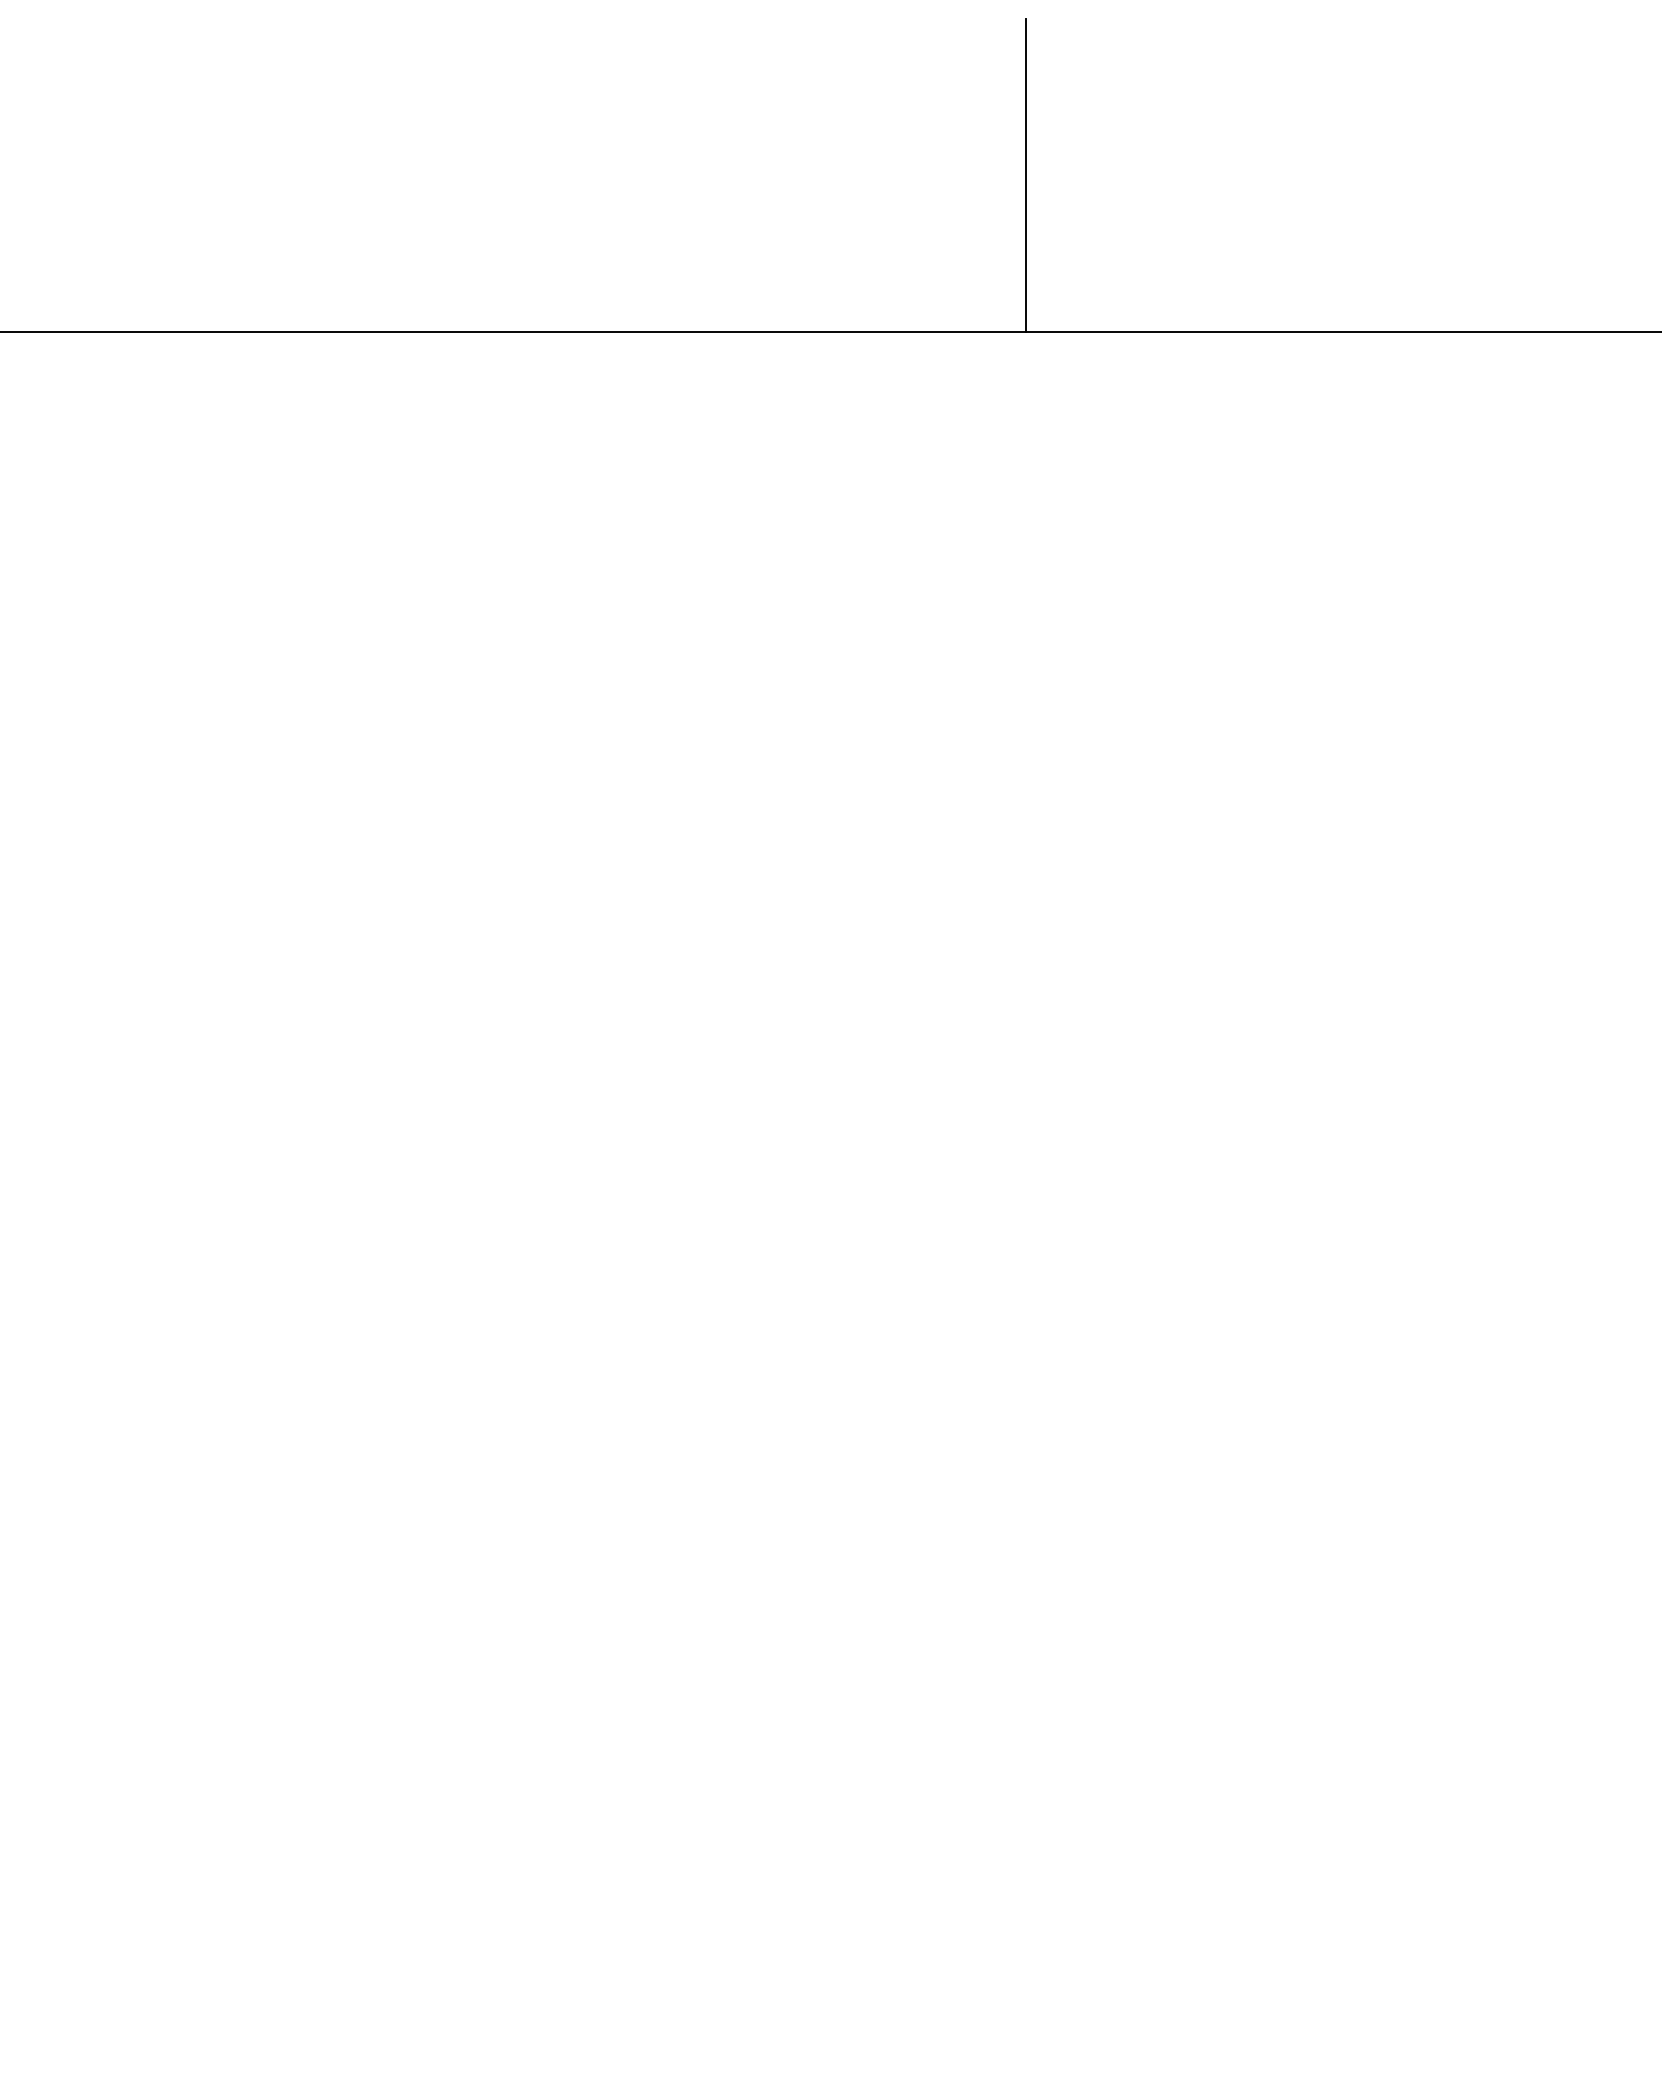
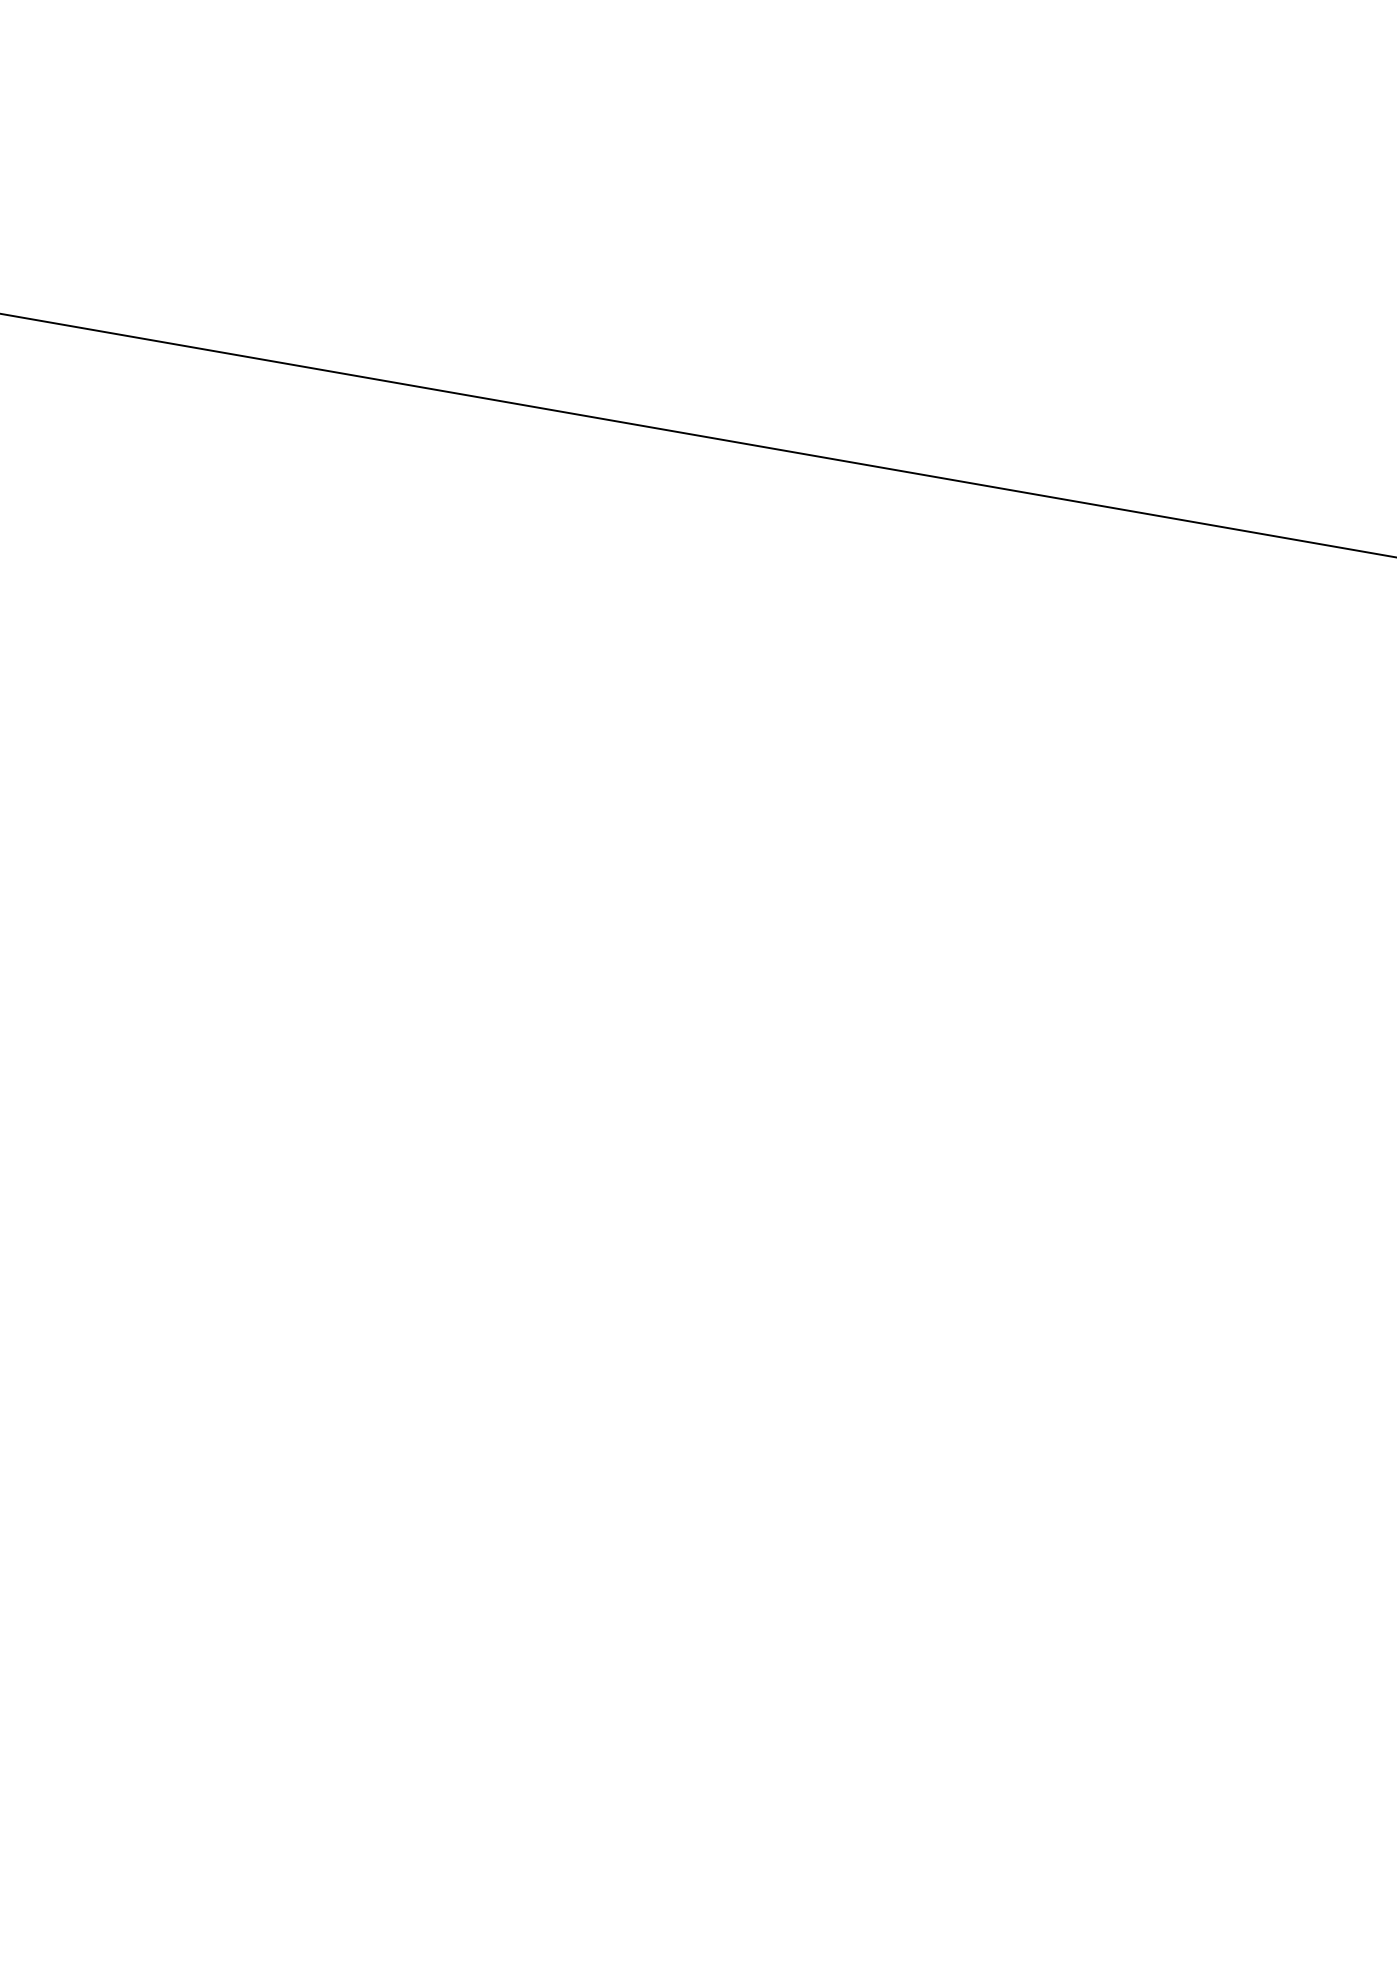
line: (1026, 174) -> (771, 289), removed

